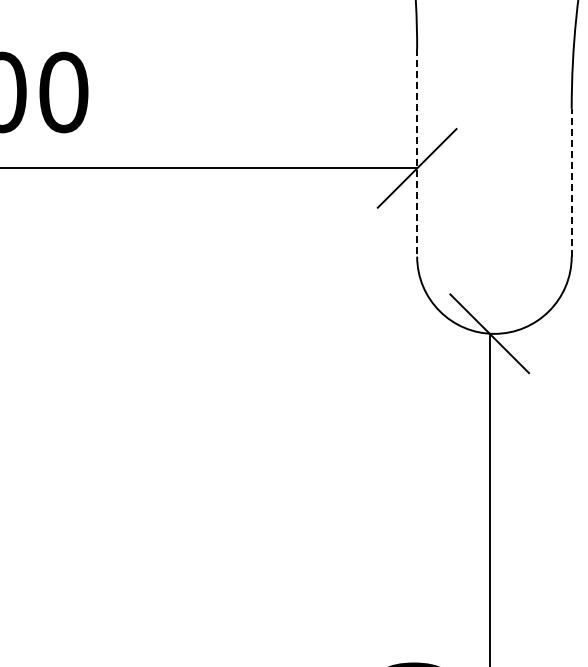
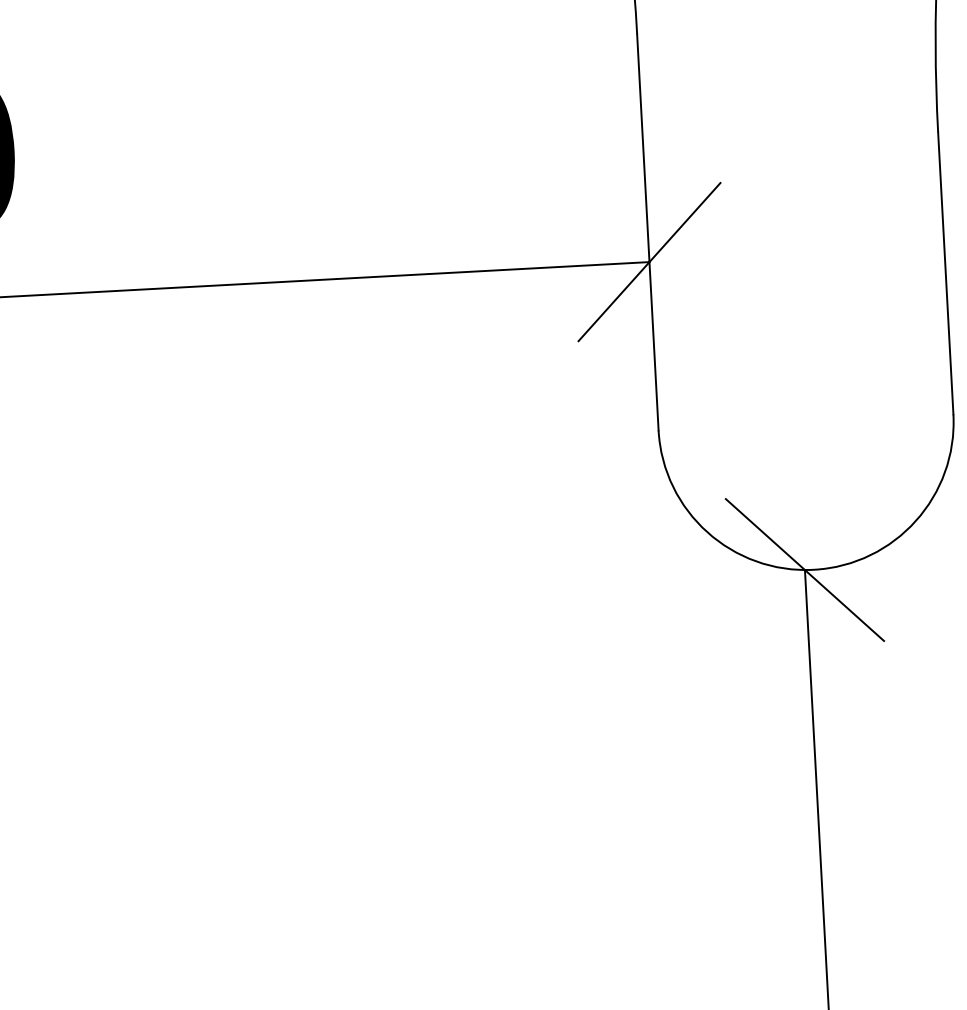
line: (417, 152) -> (648, 231), dashed -> solid
line: (571, 182) -> (945, 273), dashed -> solid

